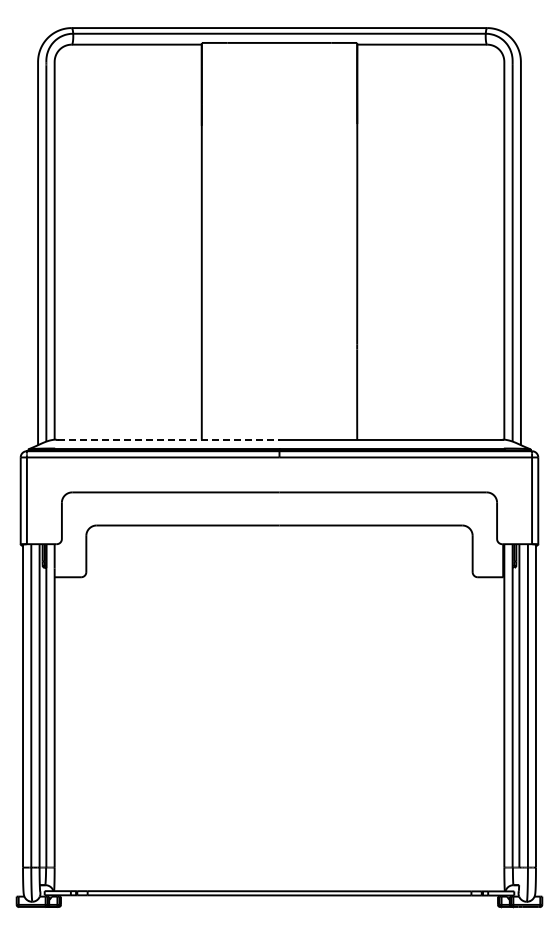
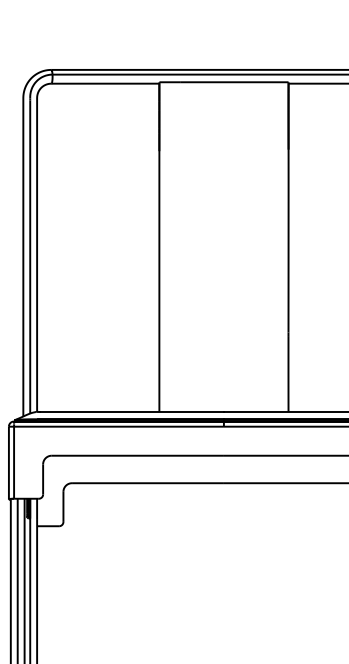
line: (168, 439) -> (131, 411), dashed -> solid

